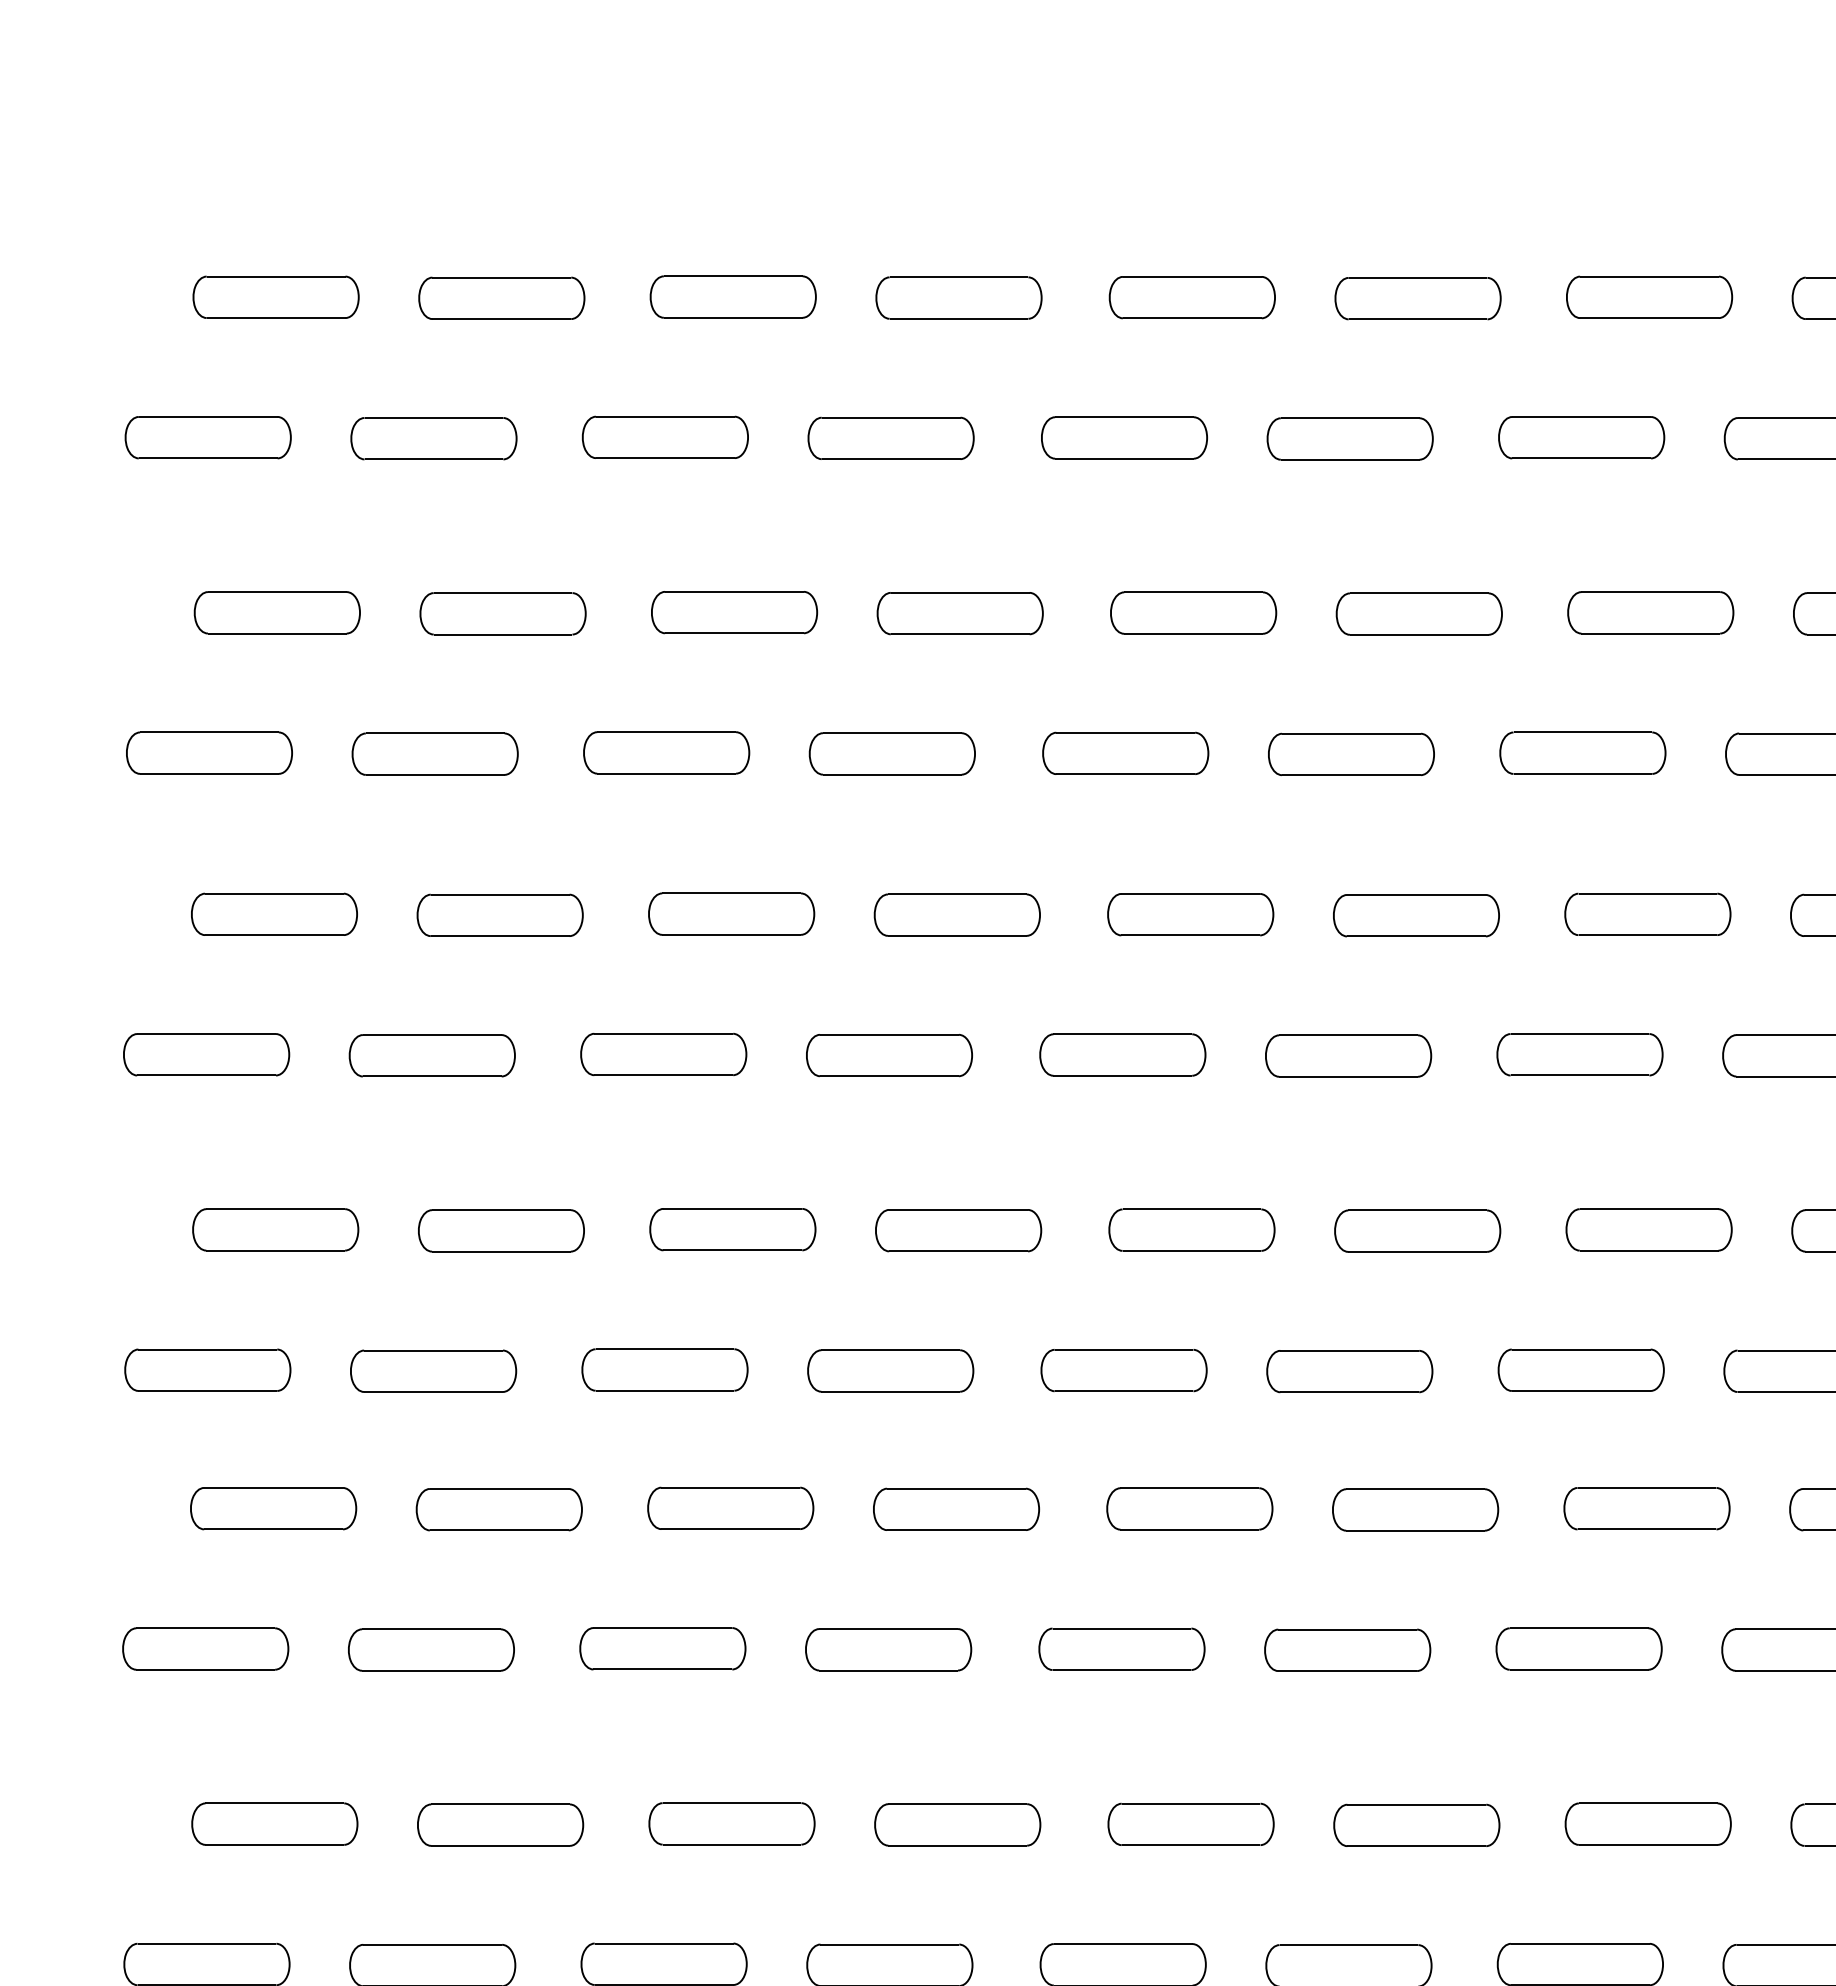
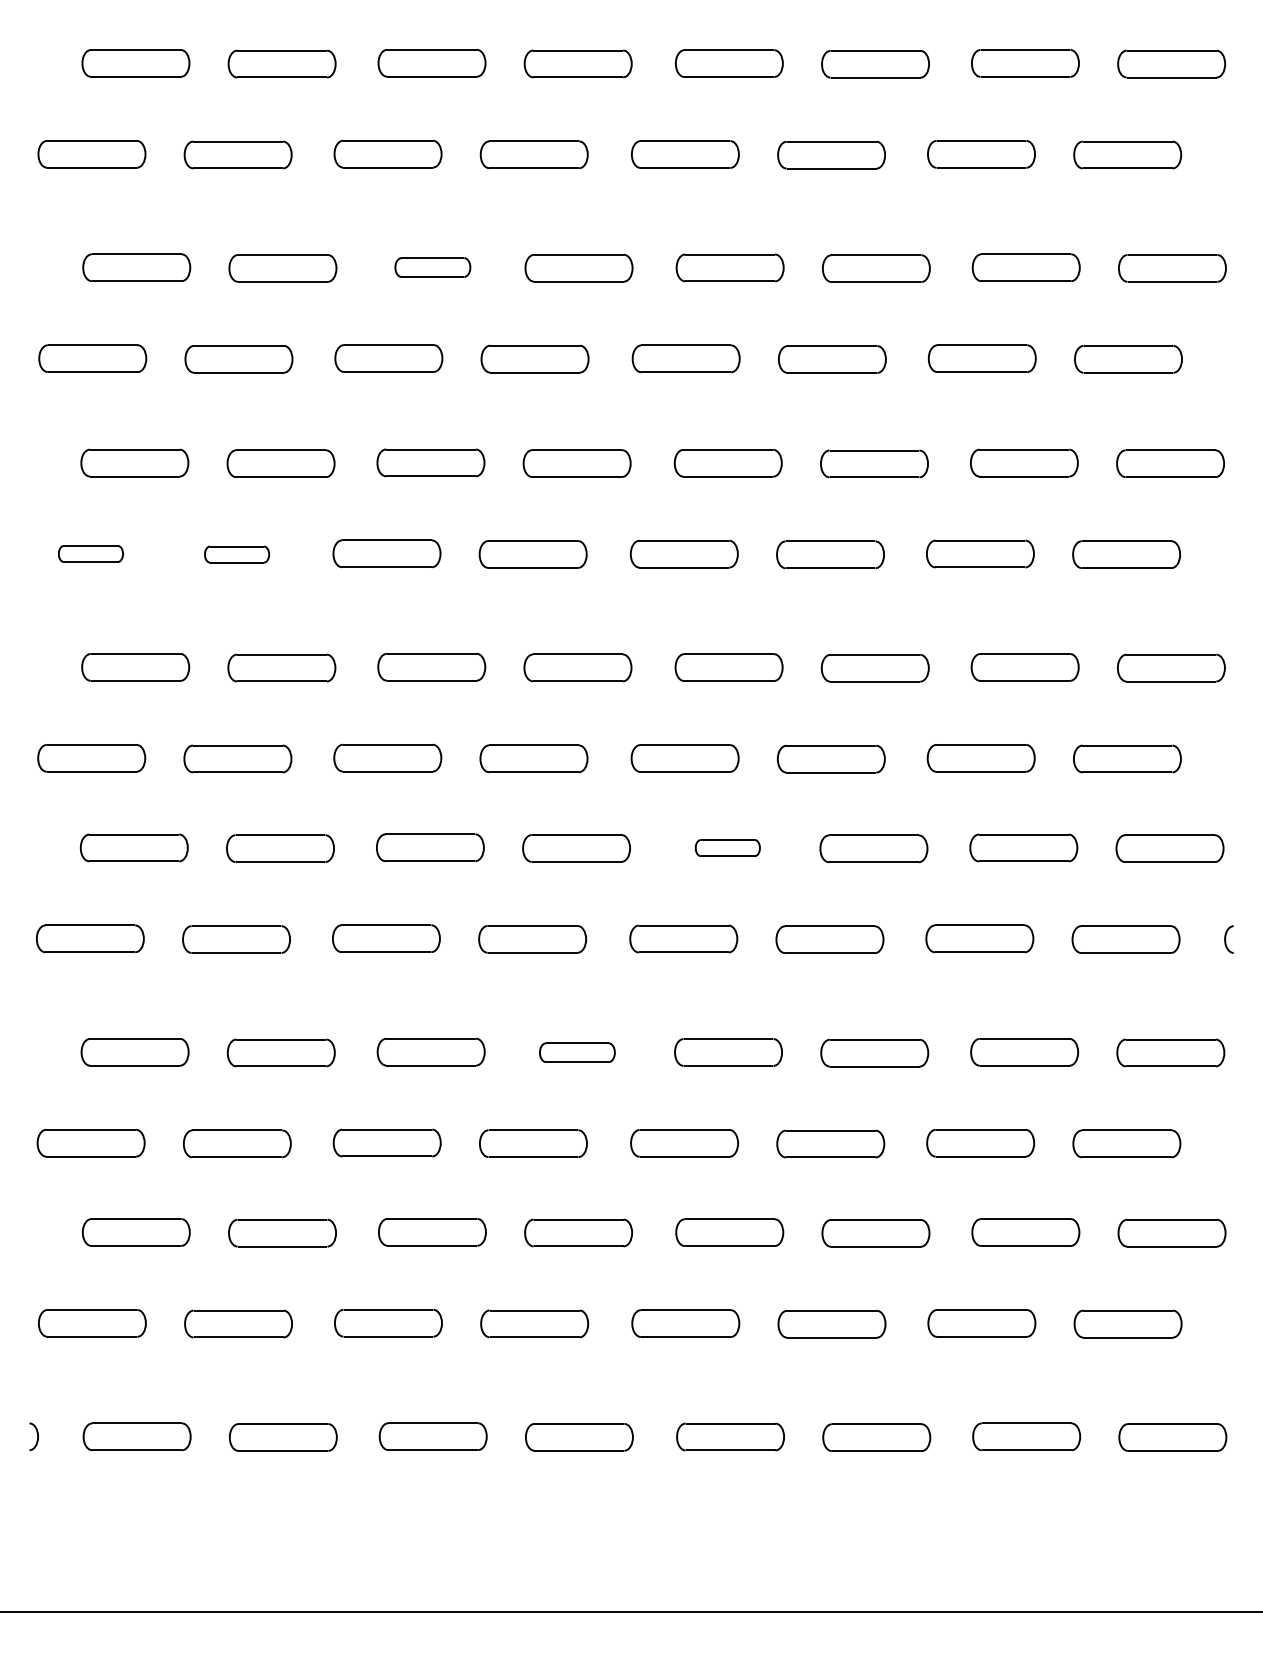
part: (734, 612) -> (432, 267), size x0.7
part: (205, 1053) -> (90, 553), size x0.6
part: (431, 1055) -> (236, 554), size x0.6
part: (1189, 1507) -> (727, 847), size x0.6
part: (957, 1824) -> (577, 1052), size x0.7

